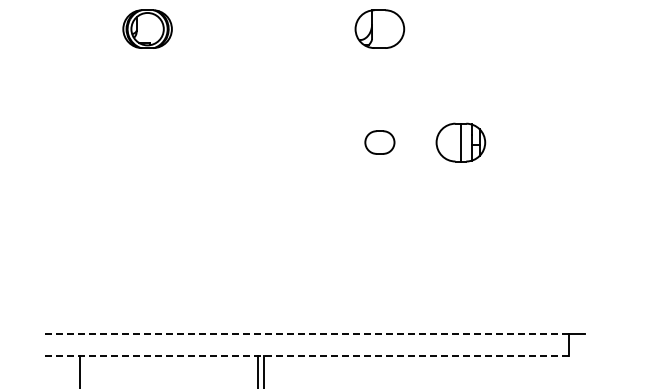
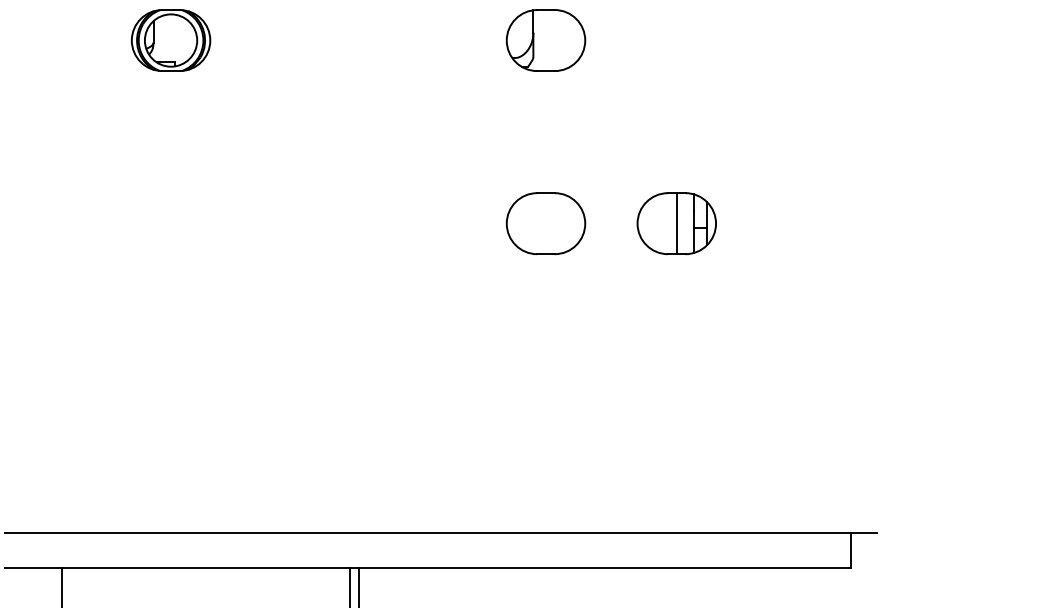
part: (379, 142) -> (545, 223), size x1.67
line: (306, 334) -> (427, 533), dashed -> solid
line: (306, 355) -> (427, 567), dashed -> solid

